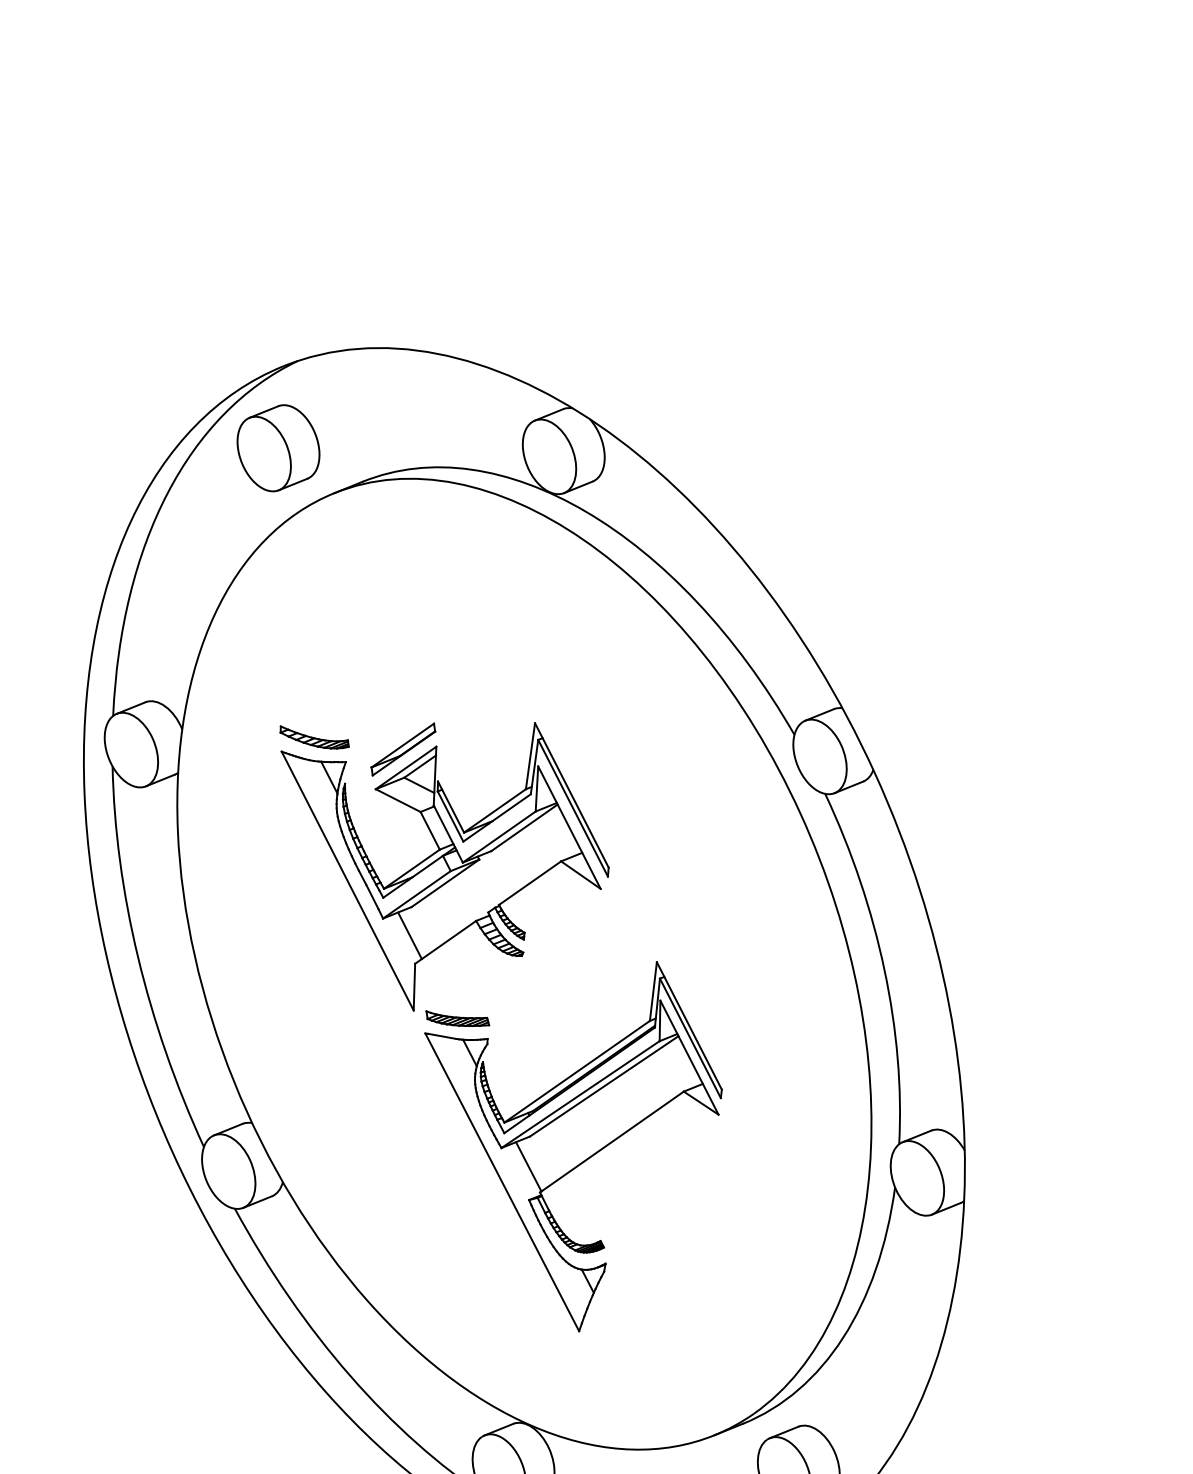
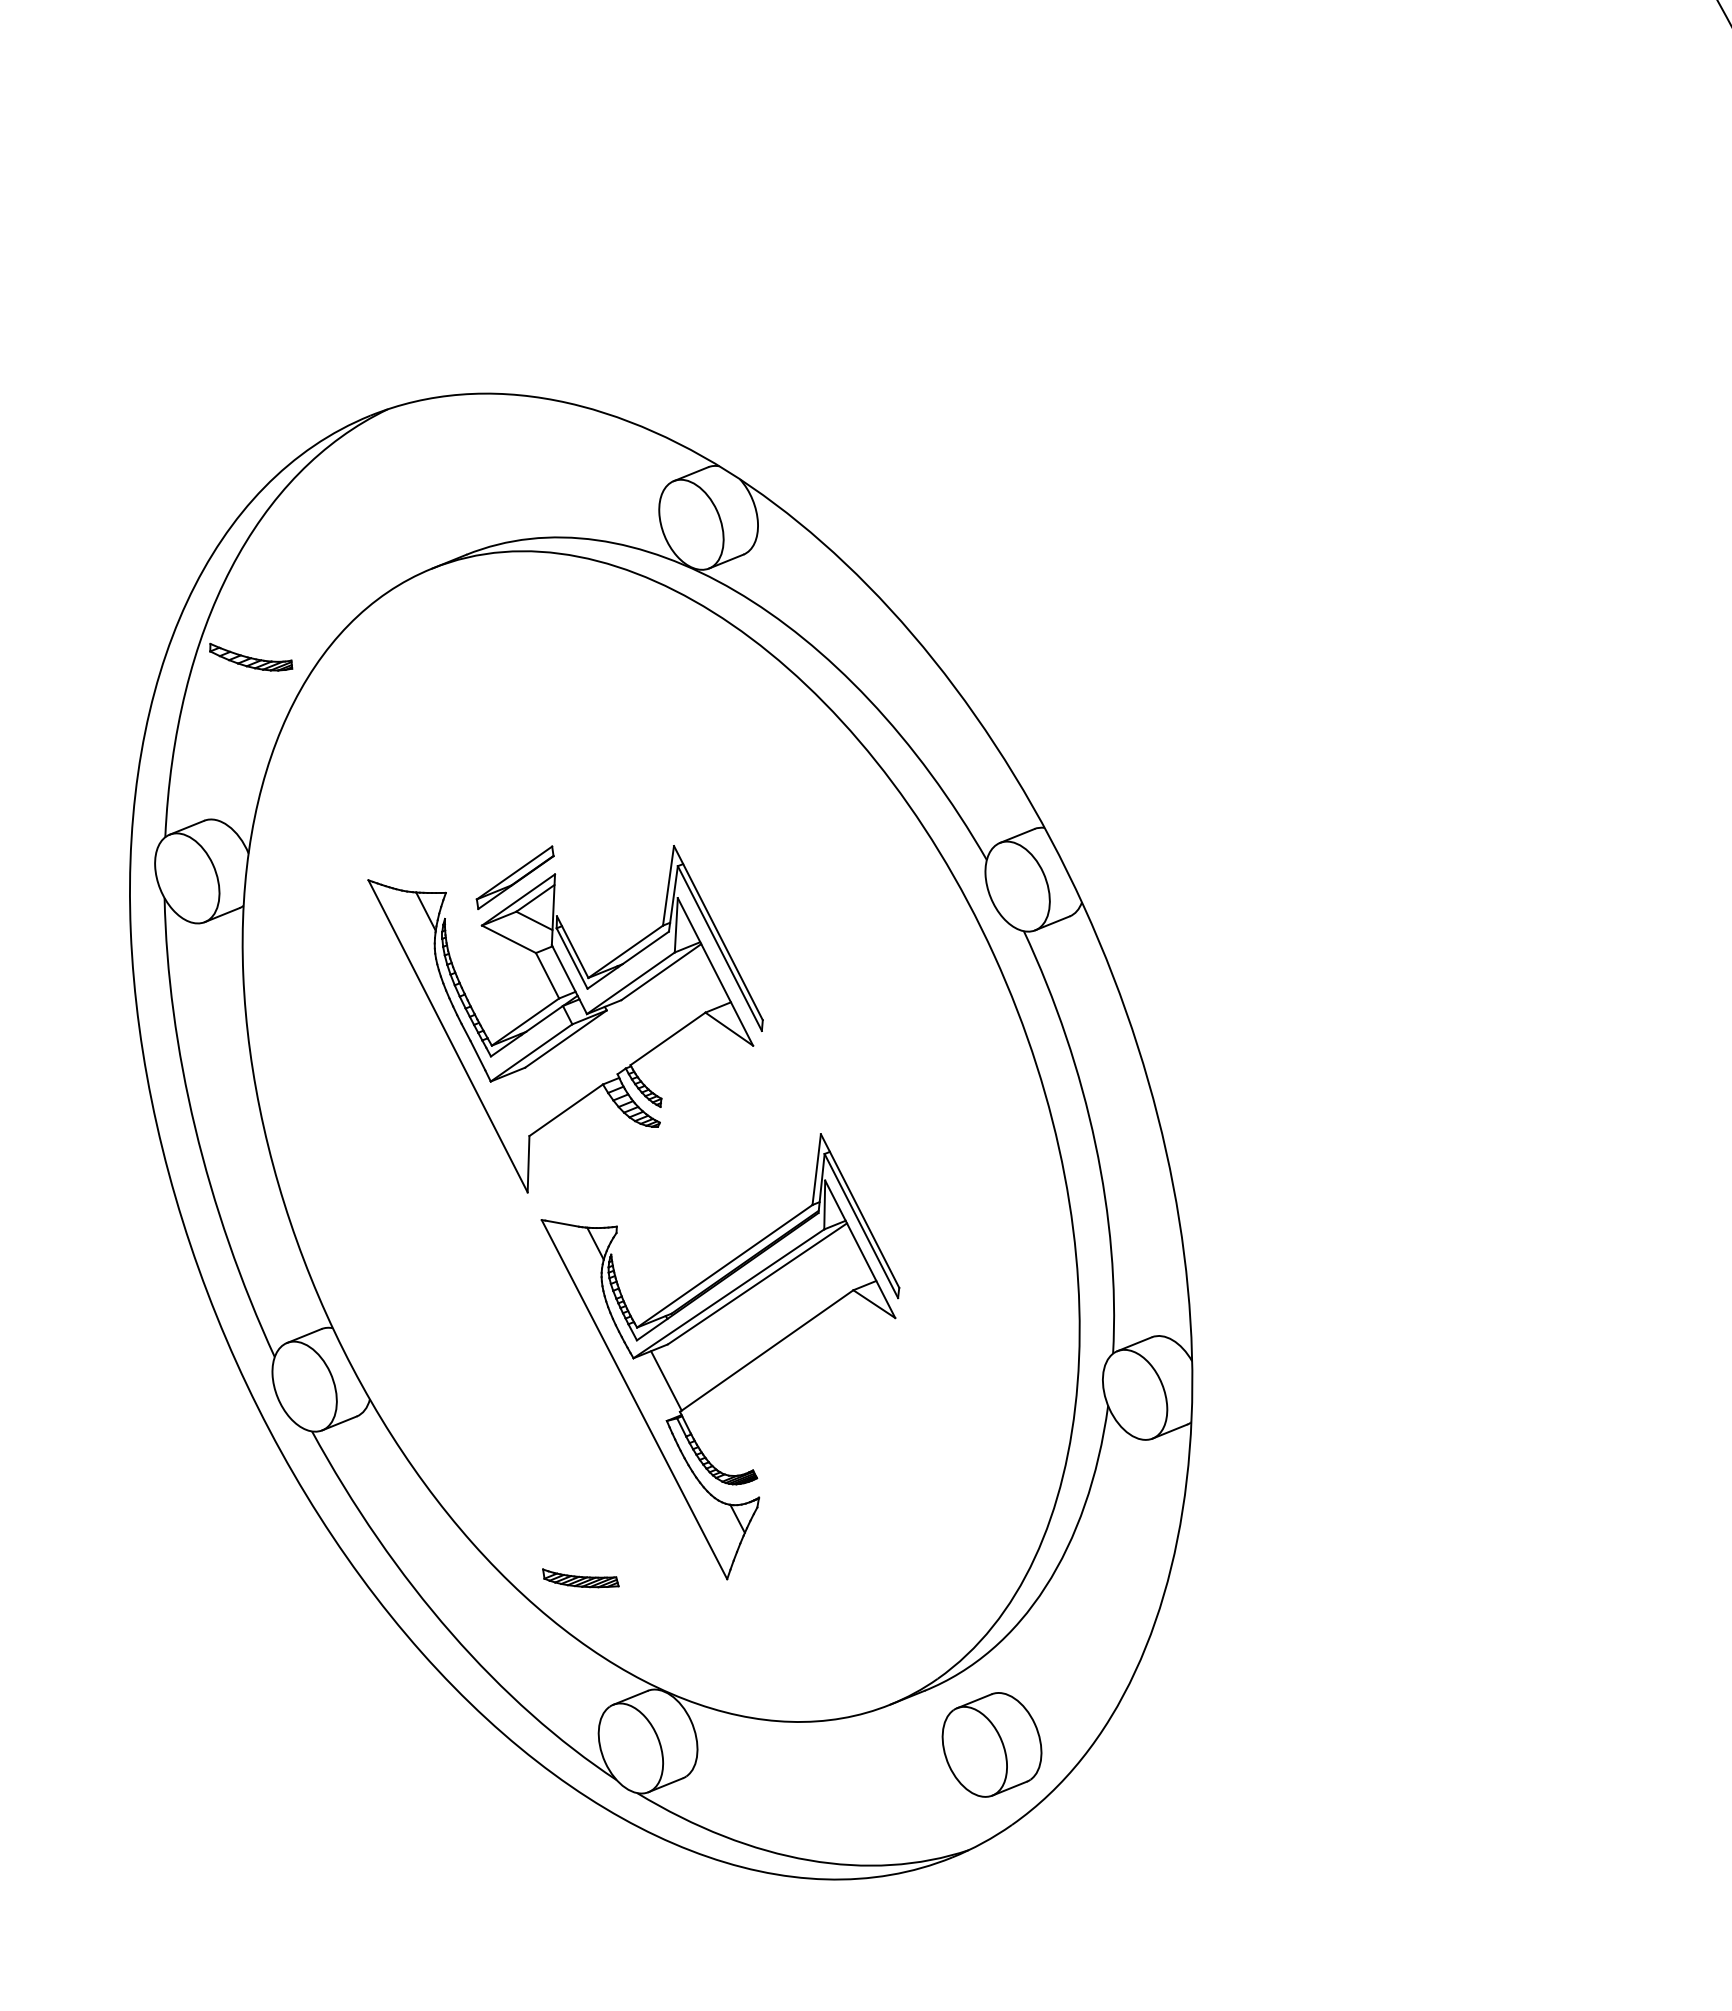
part: (278, 448) -> (364, 514), removed
part: (314, 736) -> (251, 656), moved
line: (409, 935) -> (522, 1102), removed
part: (457, 1018) -> (580, 1578), moved

